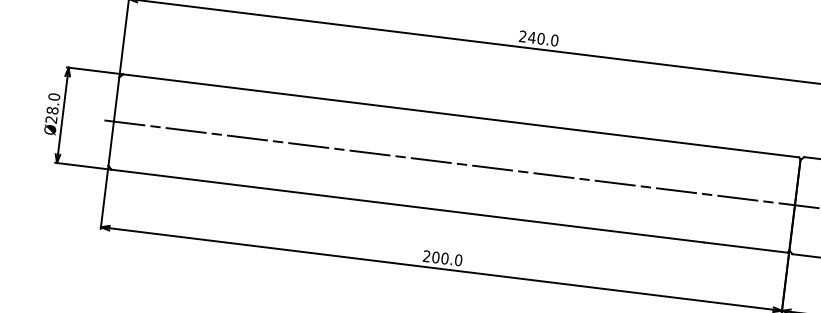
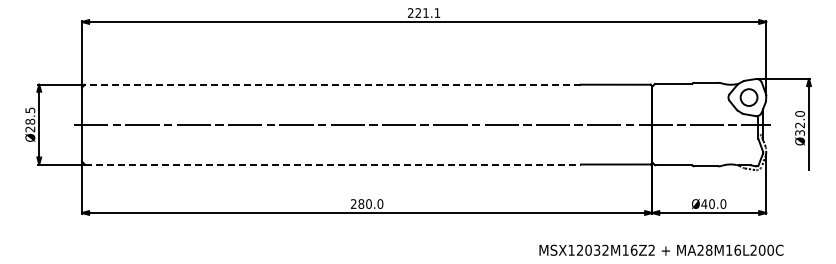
text: (542, 38) -> (427, 12), 240.0 -> 221.1
text: (54, 97) -> (30, 110), Ø28.0 -> Ø28.5
line: (418, 110) -> (332, 84), solid -> dashed
line: (408, 206) -> (333, 164), solid -> dashed
text: (436, 256) -> (361, 203), 200.0 -> 280.0

